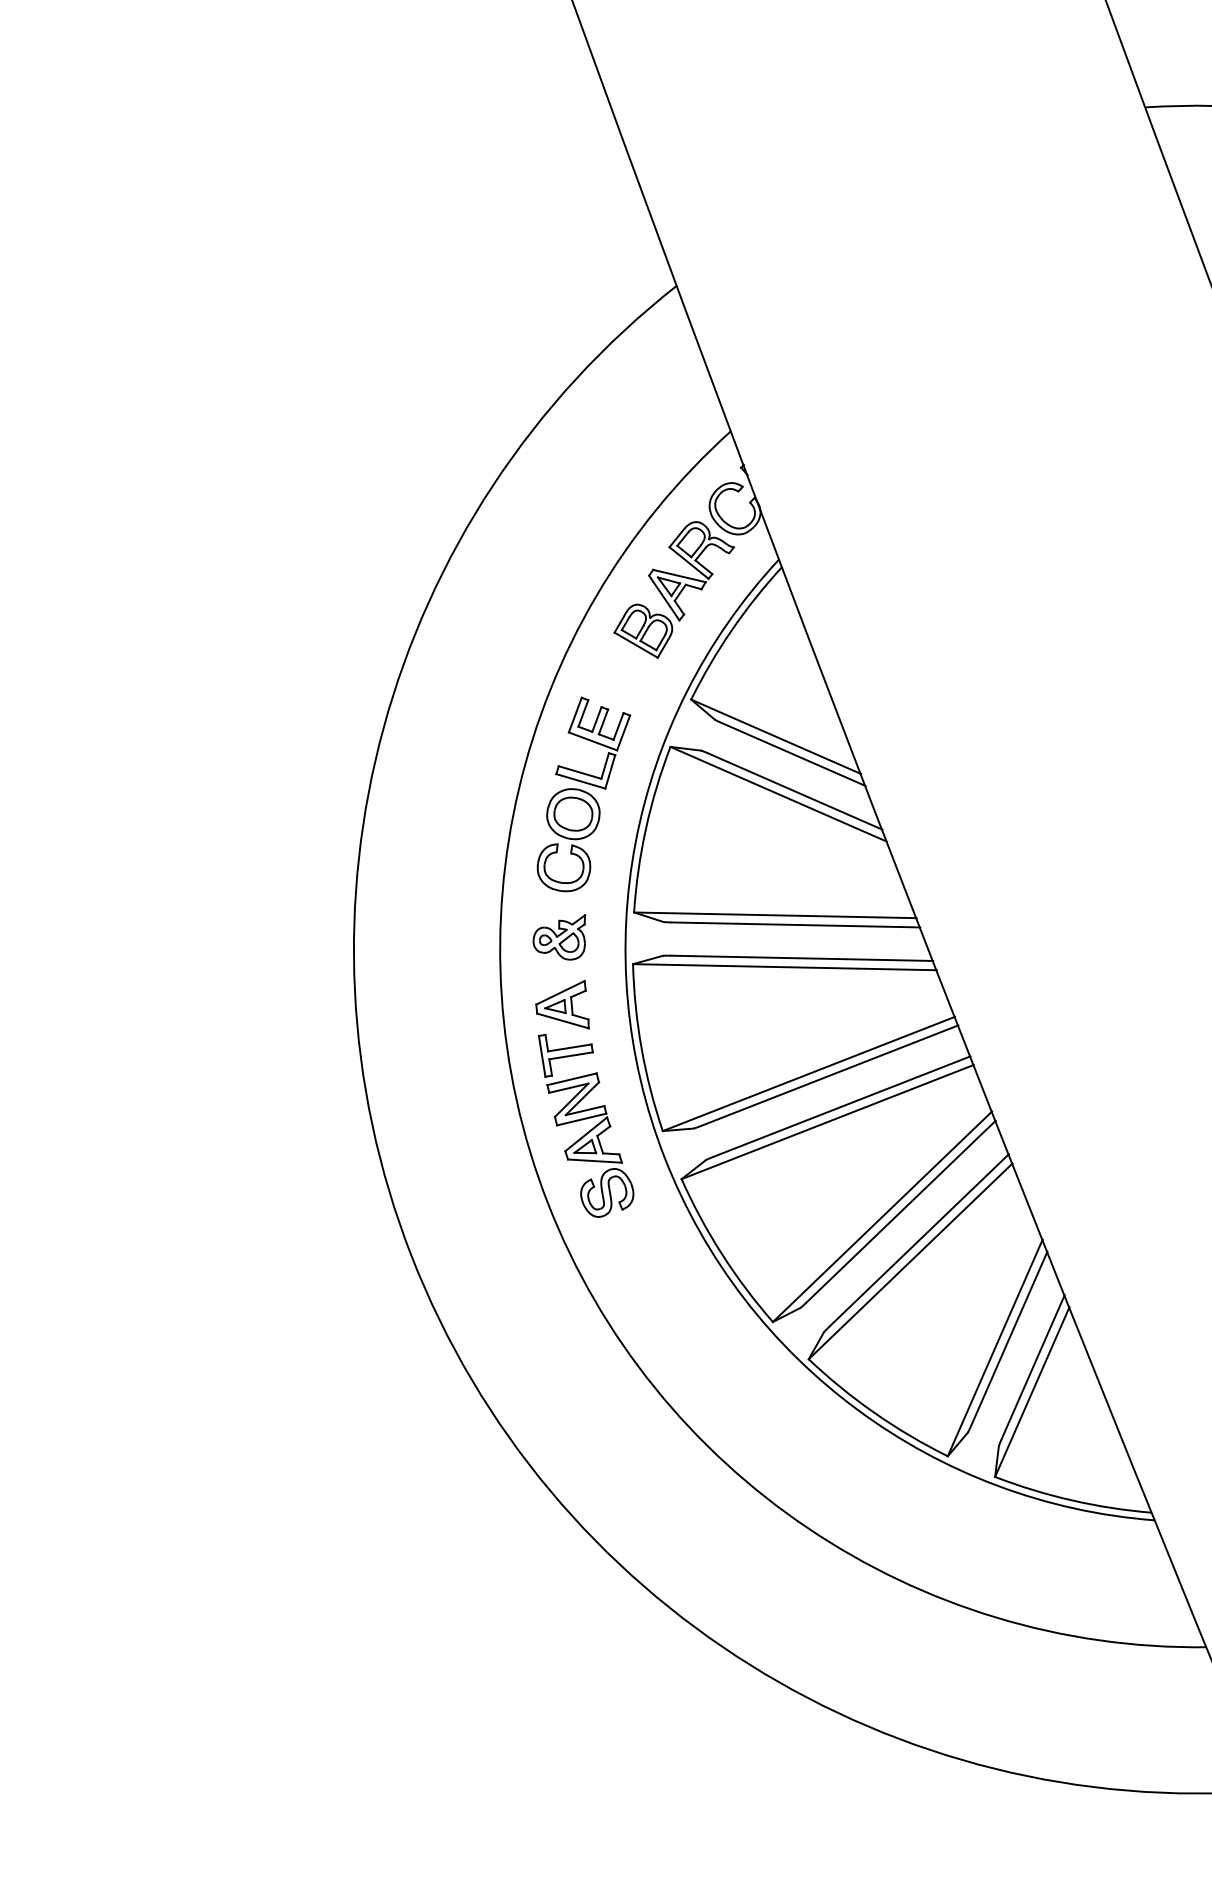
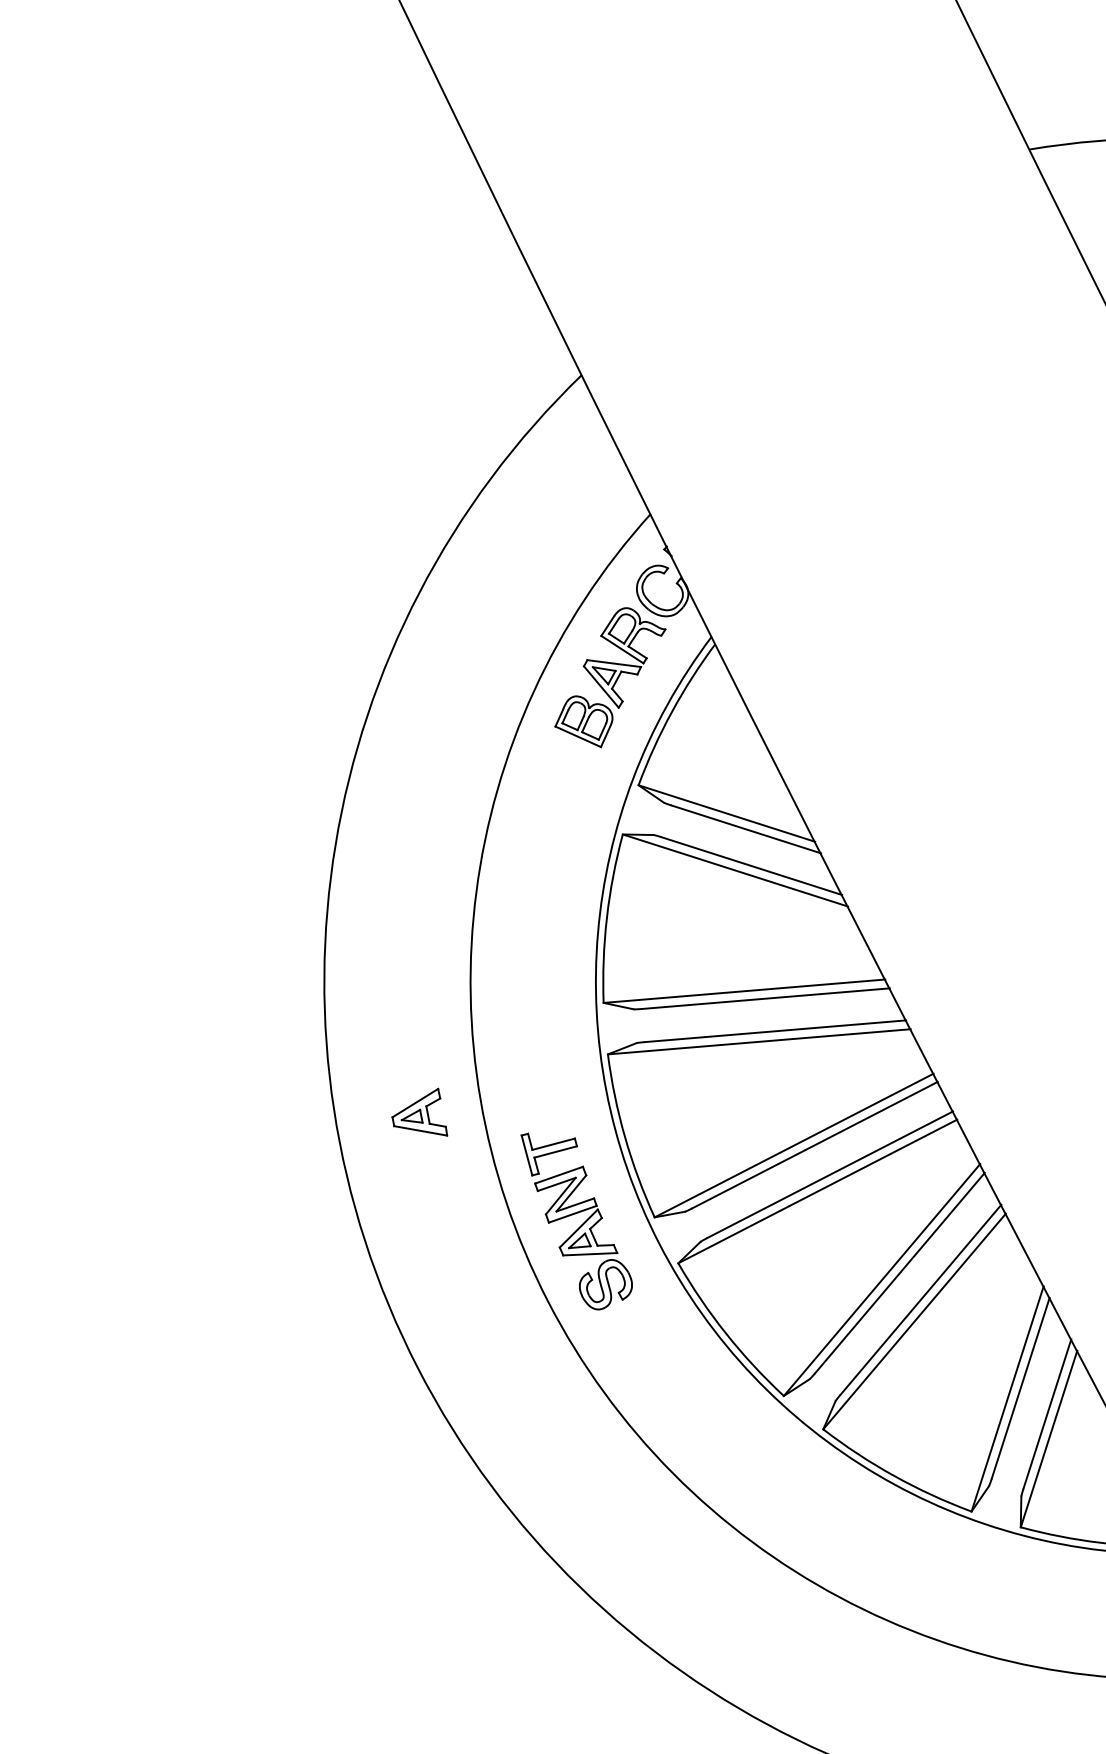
part: (583, 794) -> (541, 890), removed
part: (559, 937) -> (532, 1035), removed
part: (562, 1004) -> (418, 1114), moved

